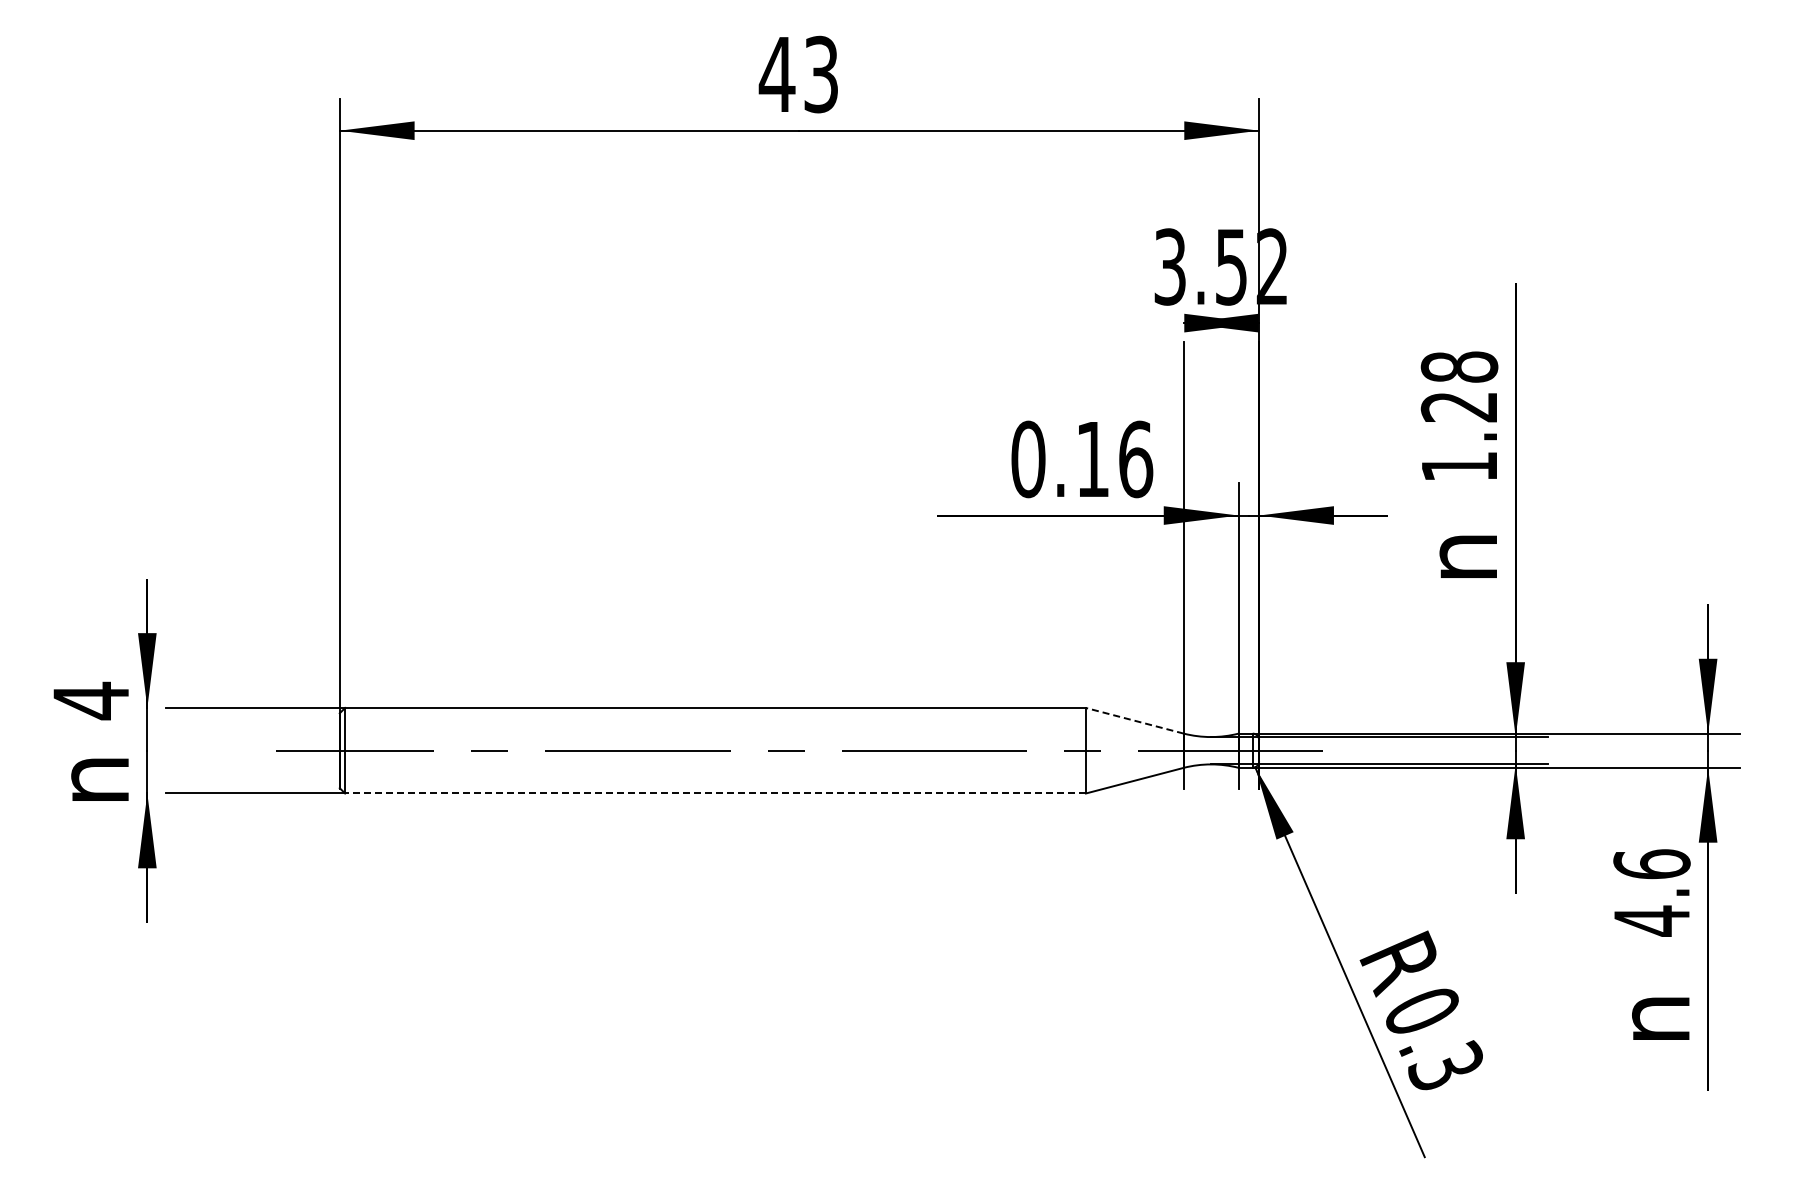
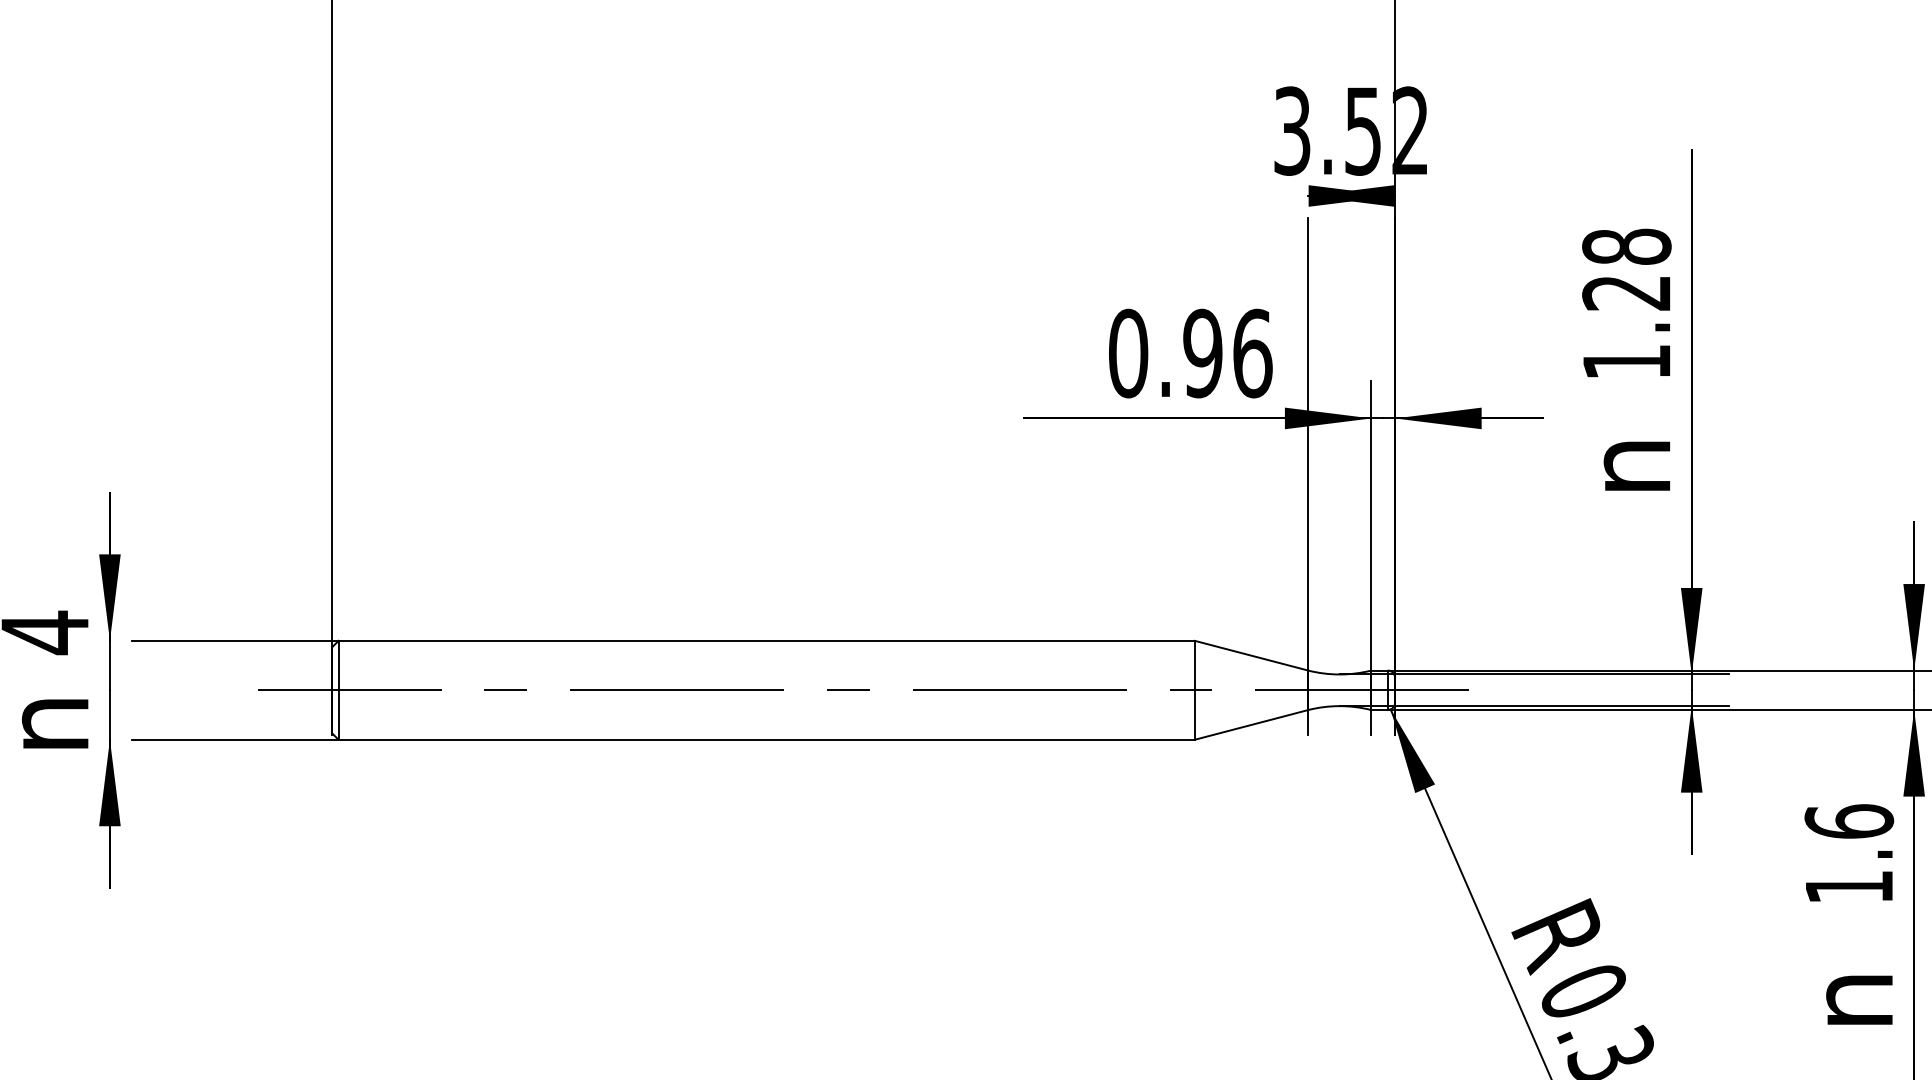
text: (1092, 459) -> (1202, 353), 0.16 -> 0.96
line: (1134, 720) -> (1251, 655), dashed -> solid
line: (715, 793) -> (766, 739), dashed -> solid
text: (1651, 920) -> (1848, 886), 4.6 -> 1.6

